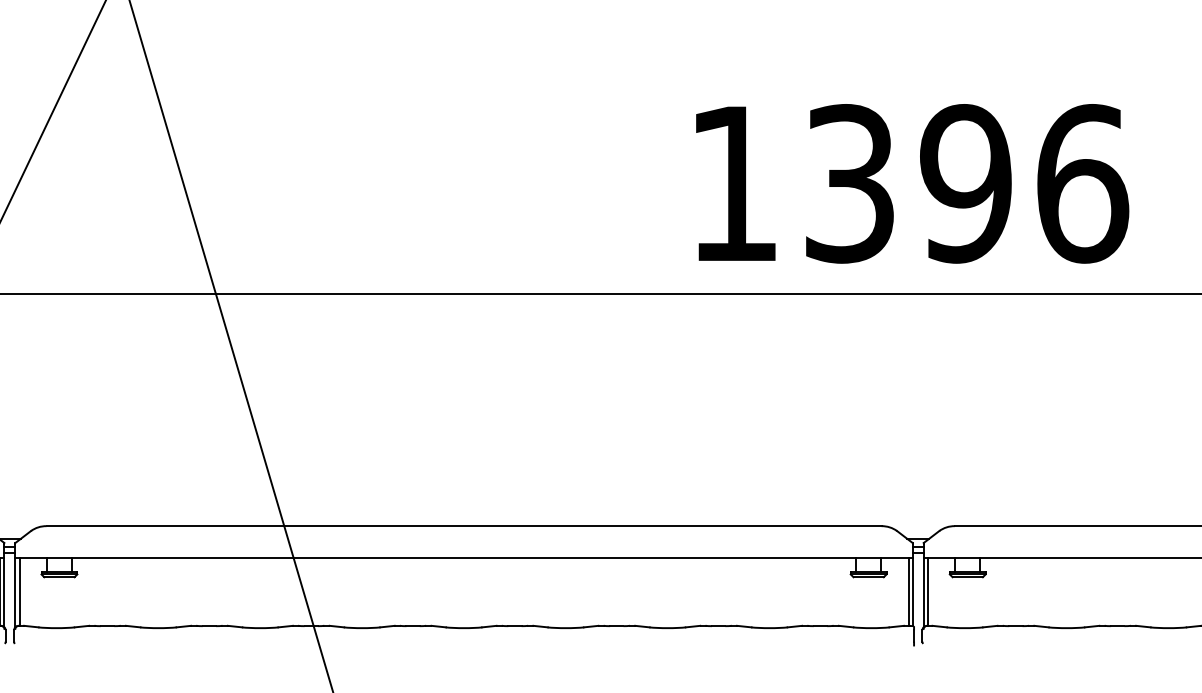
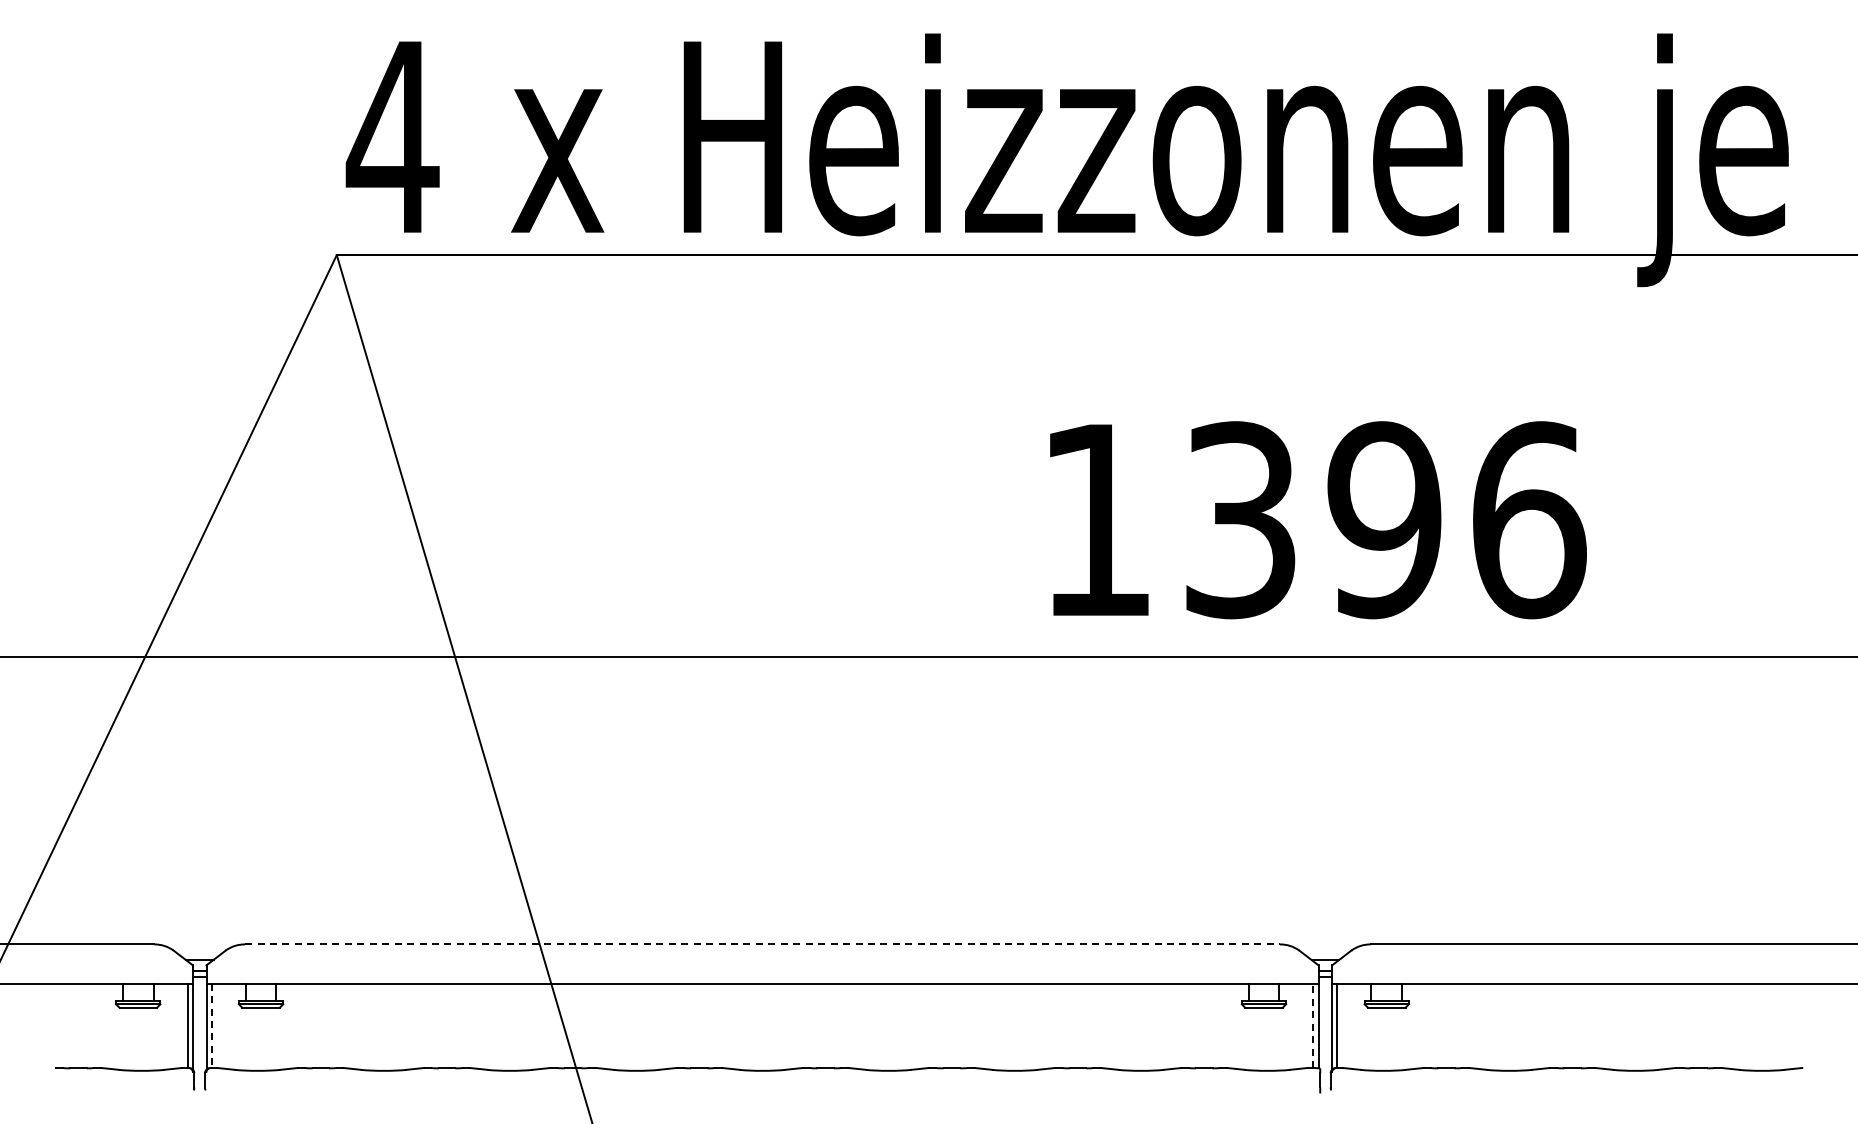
line: (464, 526) -> (763, 944), solid -> dashed
line: (908, 591) -> (1313, 1025), solid -> dashed
line: (19, 592) -> (211, 1026), solid -> dashed

